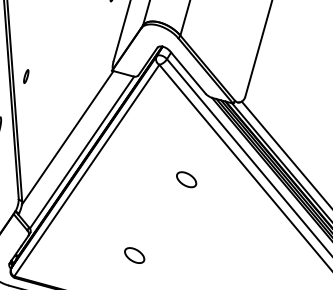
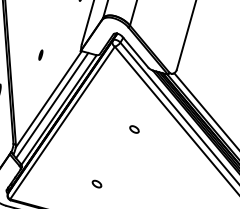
part: (25, 75) -> (40, 54), moved
line: (72, 146) -> (52, 105), added
part: (186, 179) -> (134, 129), size x0.62
part: (133, 254) -> (96, 183), size x0.62

